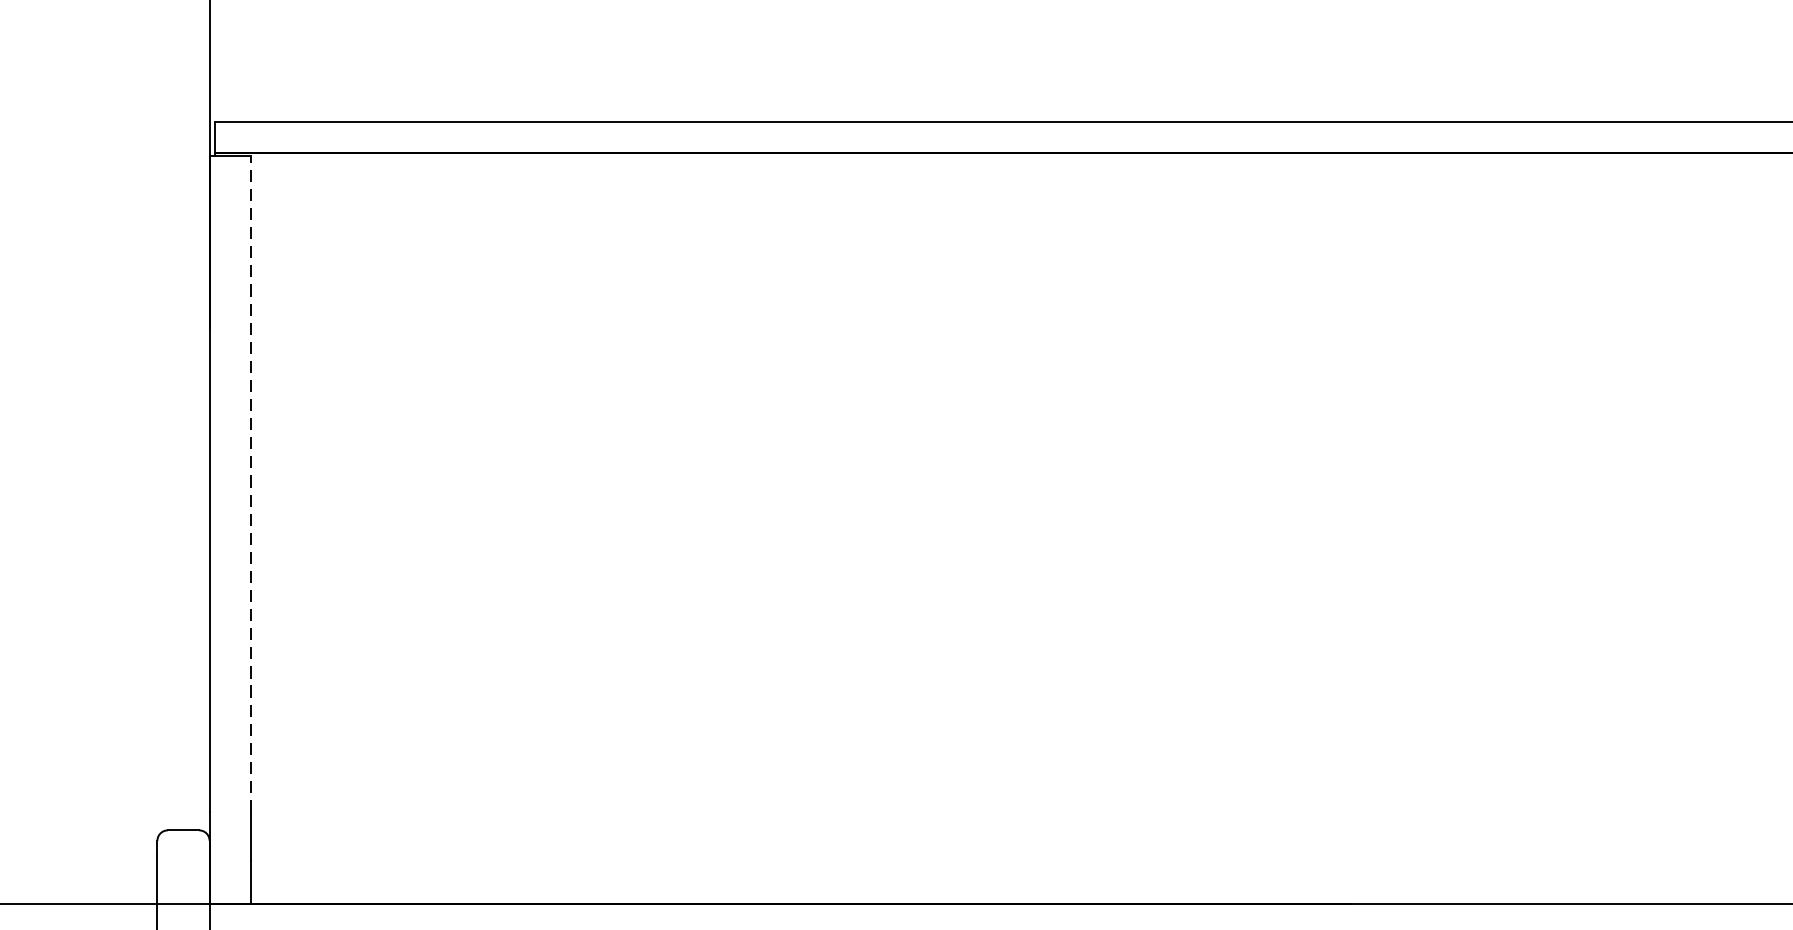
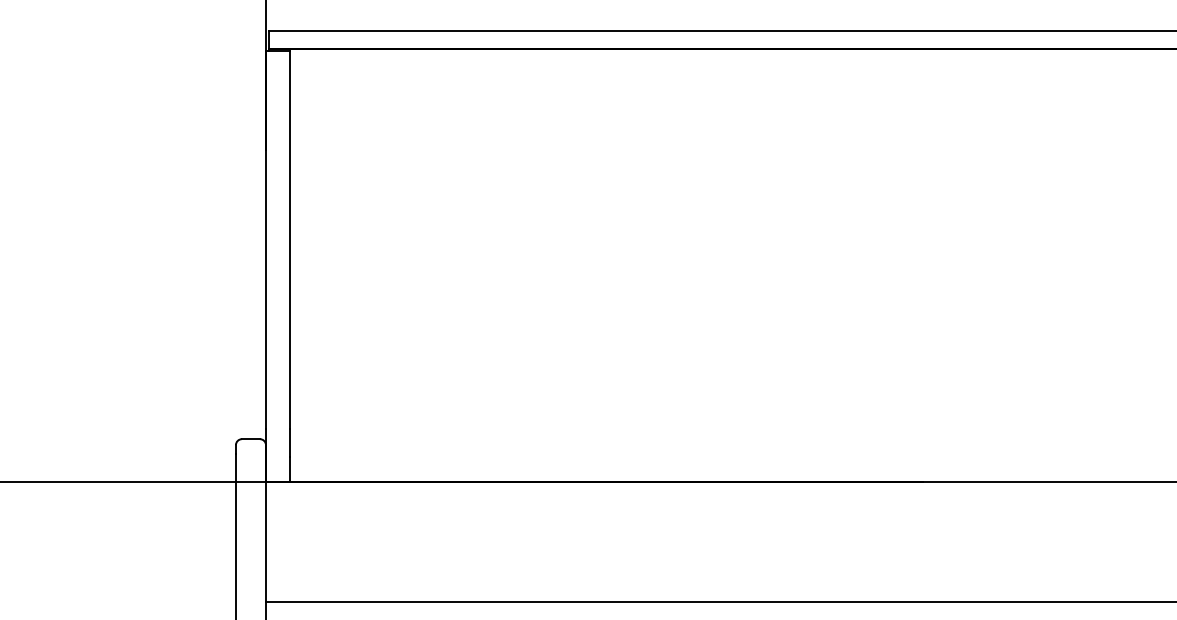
line: (252, 483) -> (290, 239), dashed -> solid

